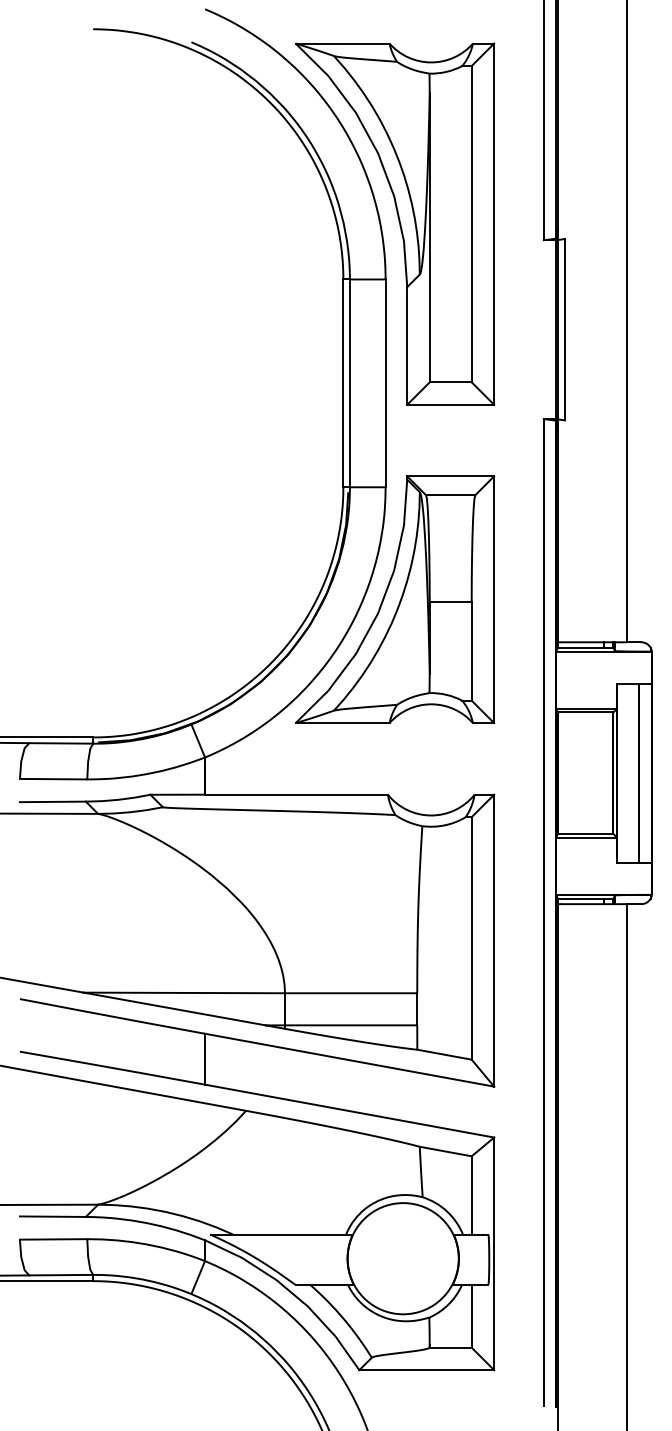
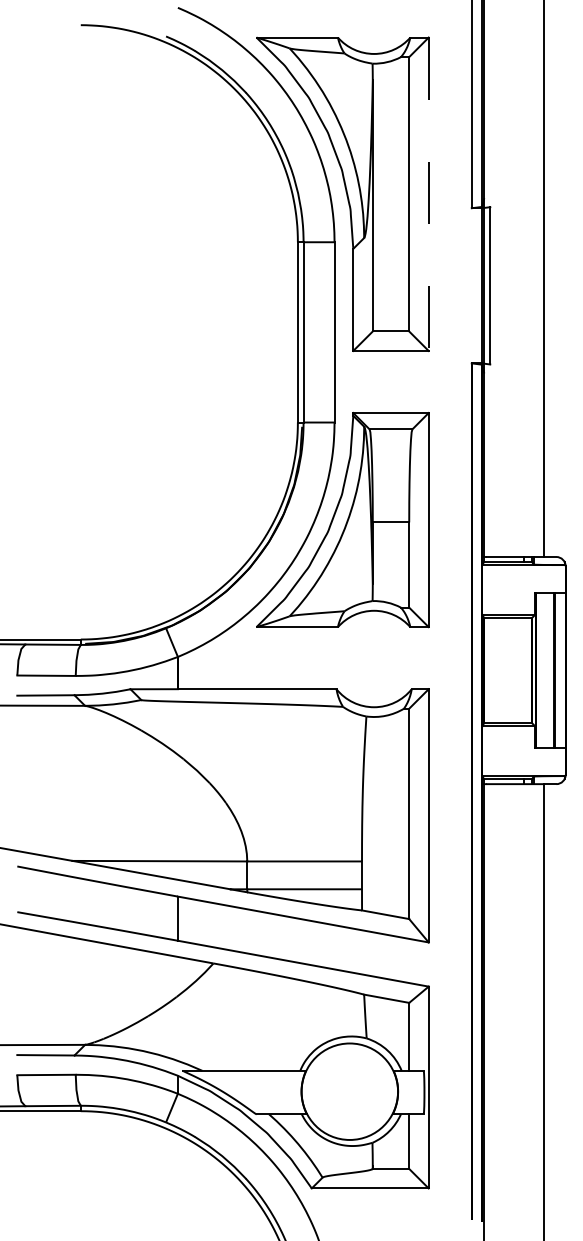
line: (494, 224) -> (428, 194), solid -> dashed

